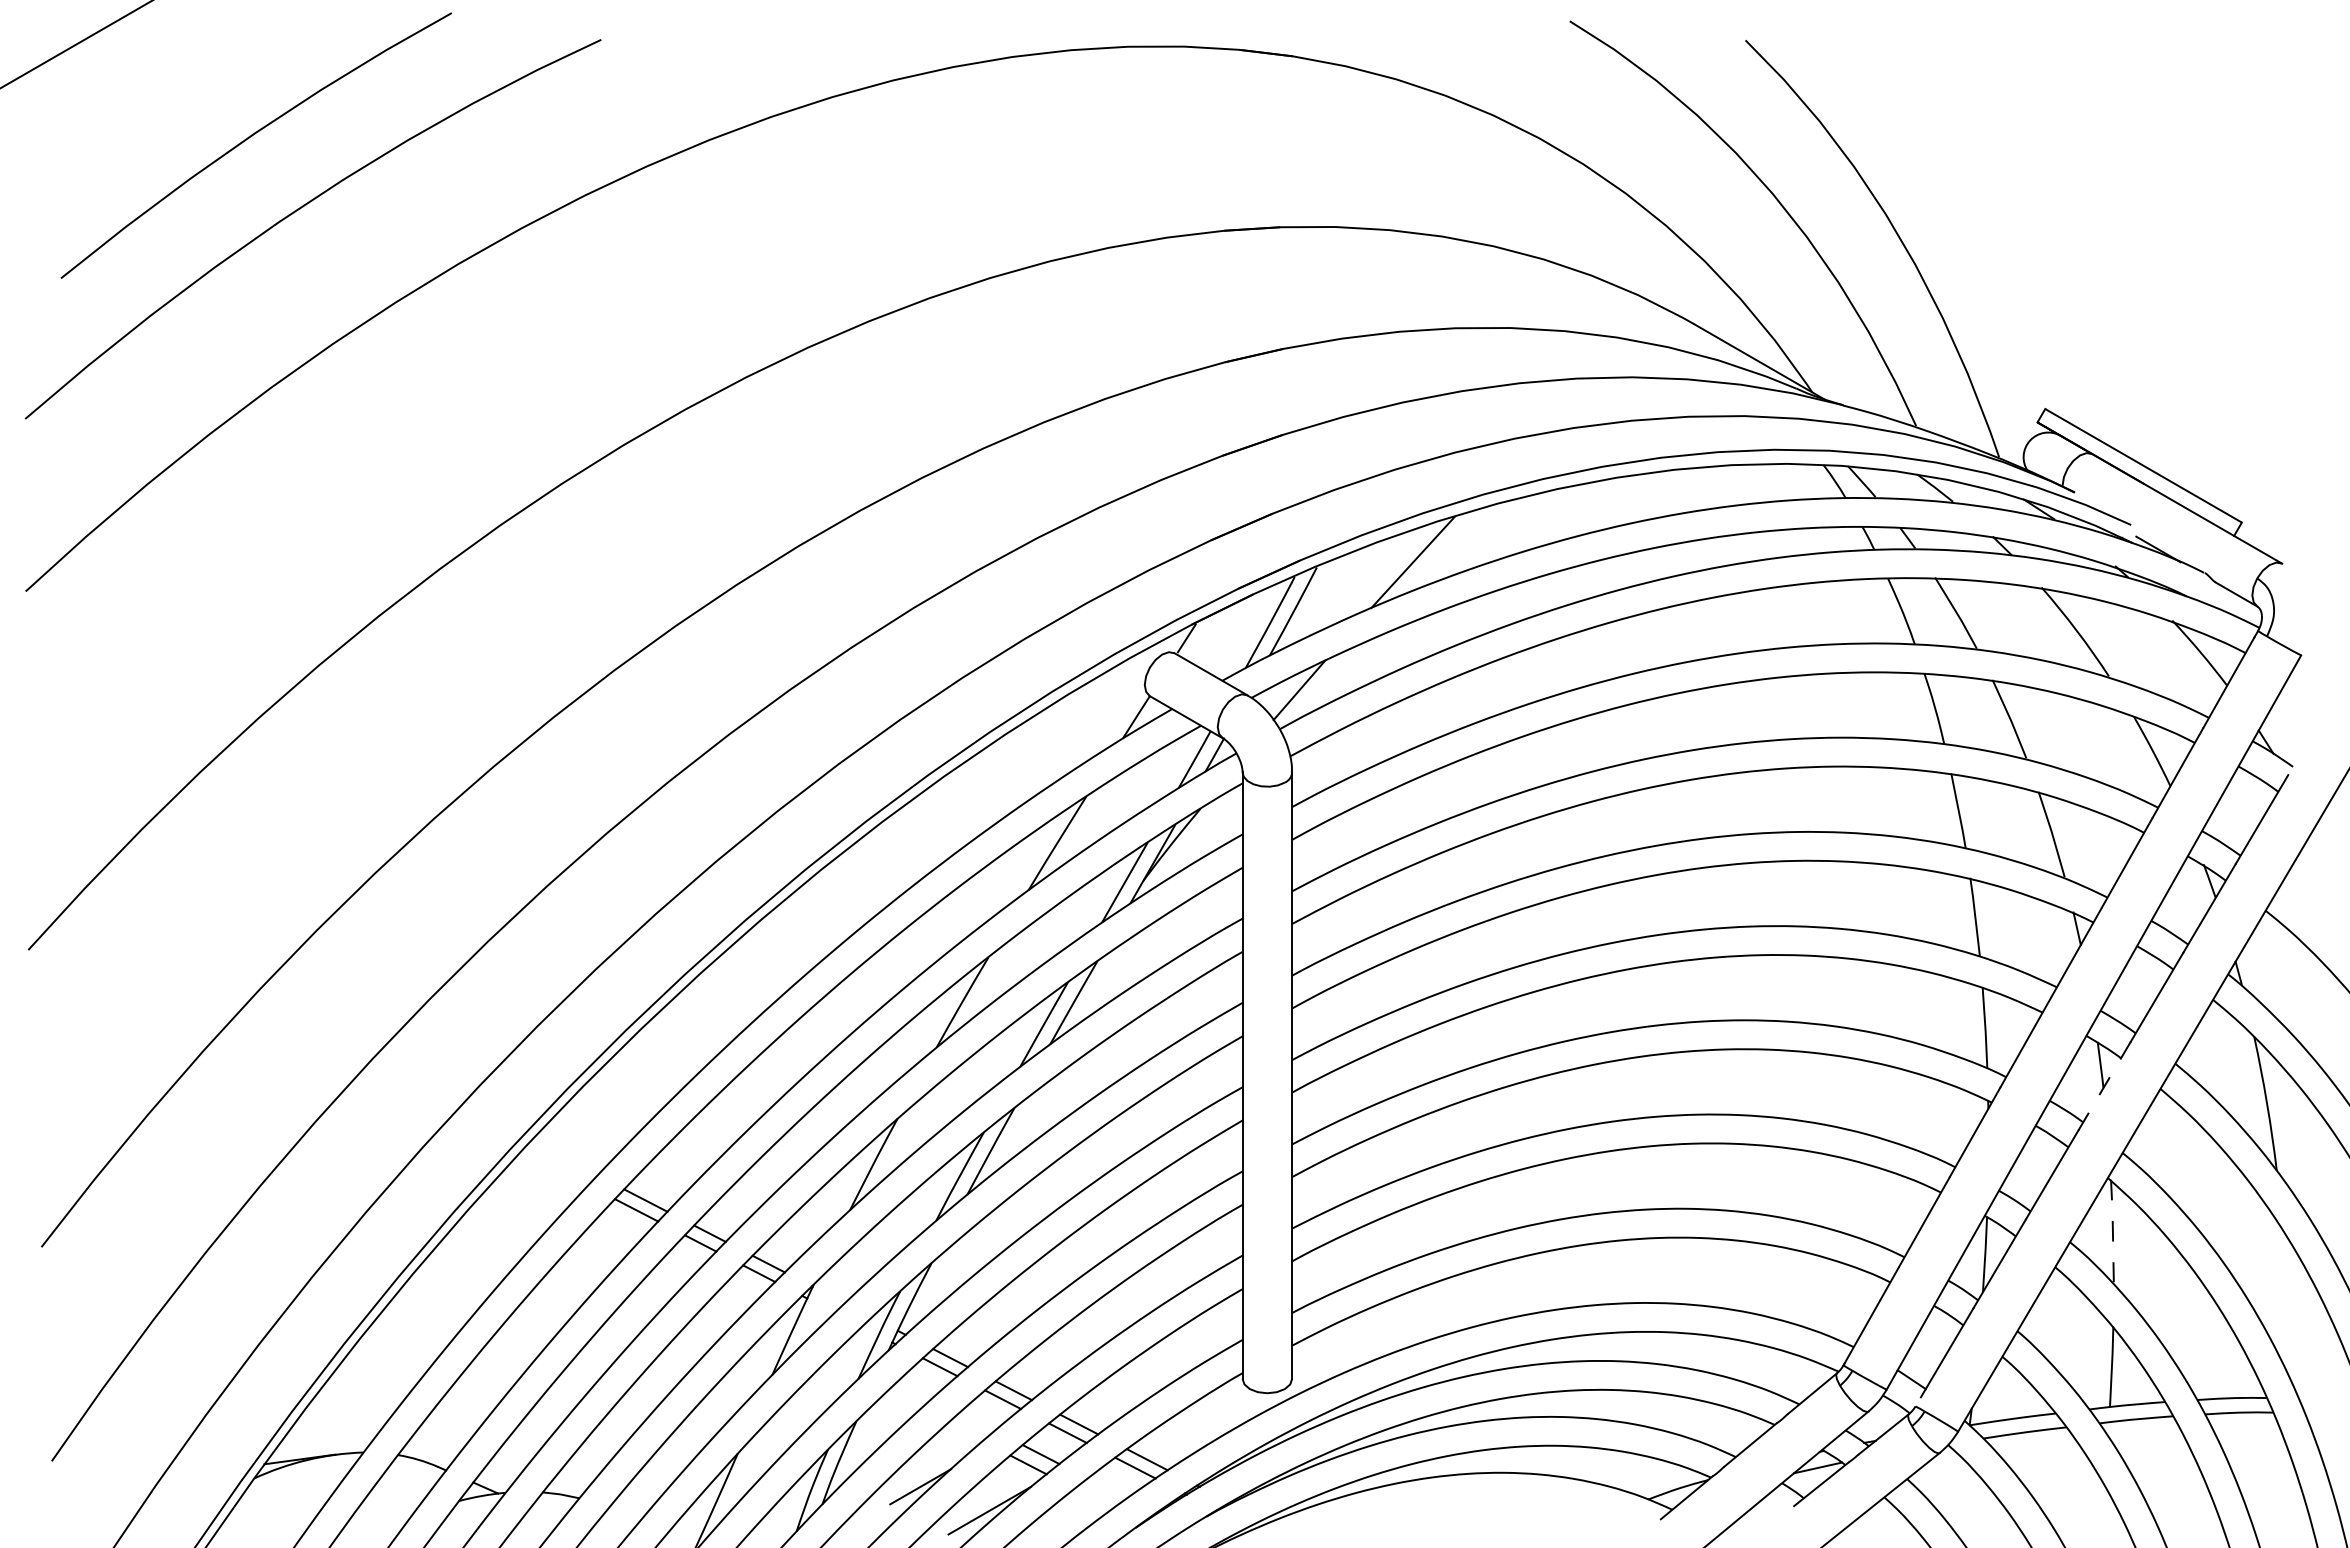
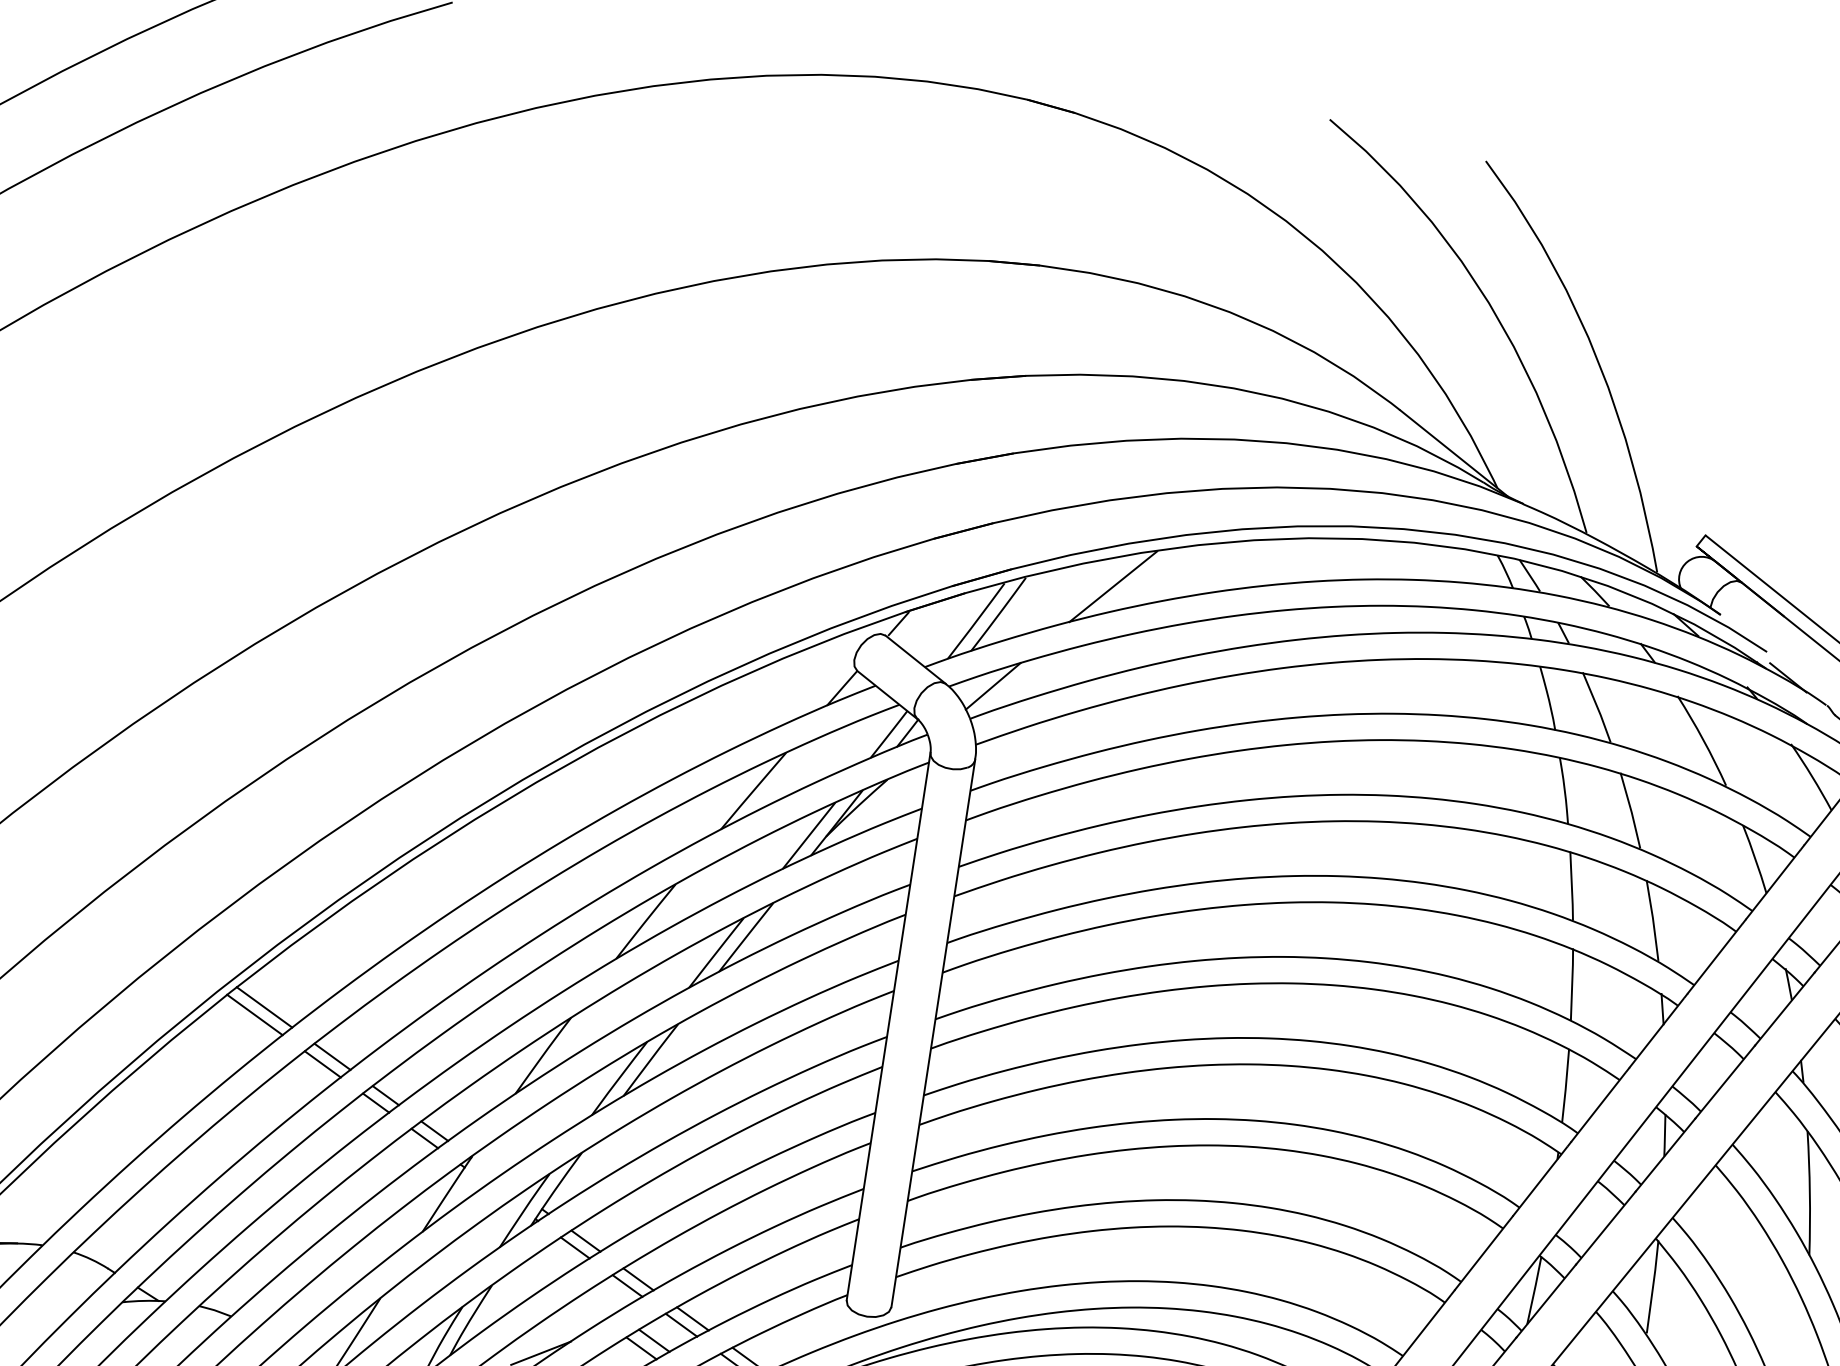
line: (2104, 1086) -> (1665, 1155), dashed -> solid
line: (563, 1158) -> (263, 1007), added
line: (554, 1167) -> (254, 1014), added
line: (2112, 1230) -> (1652, 1286), dashed -> solid

